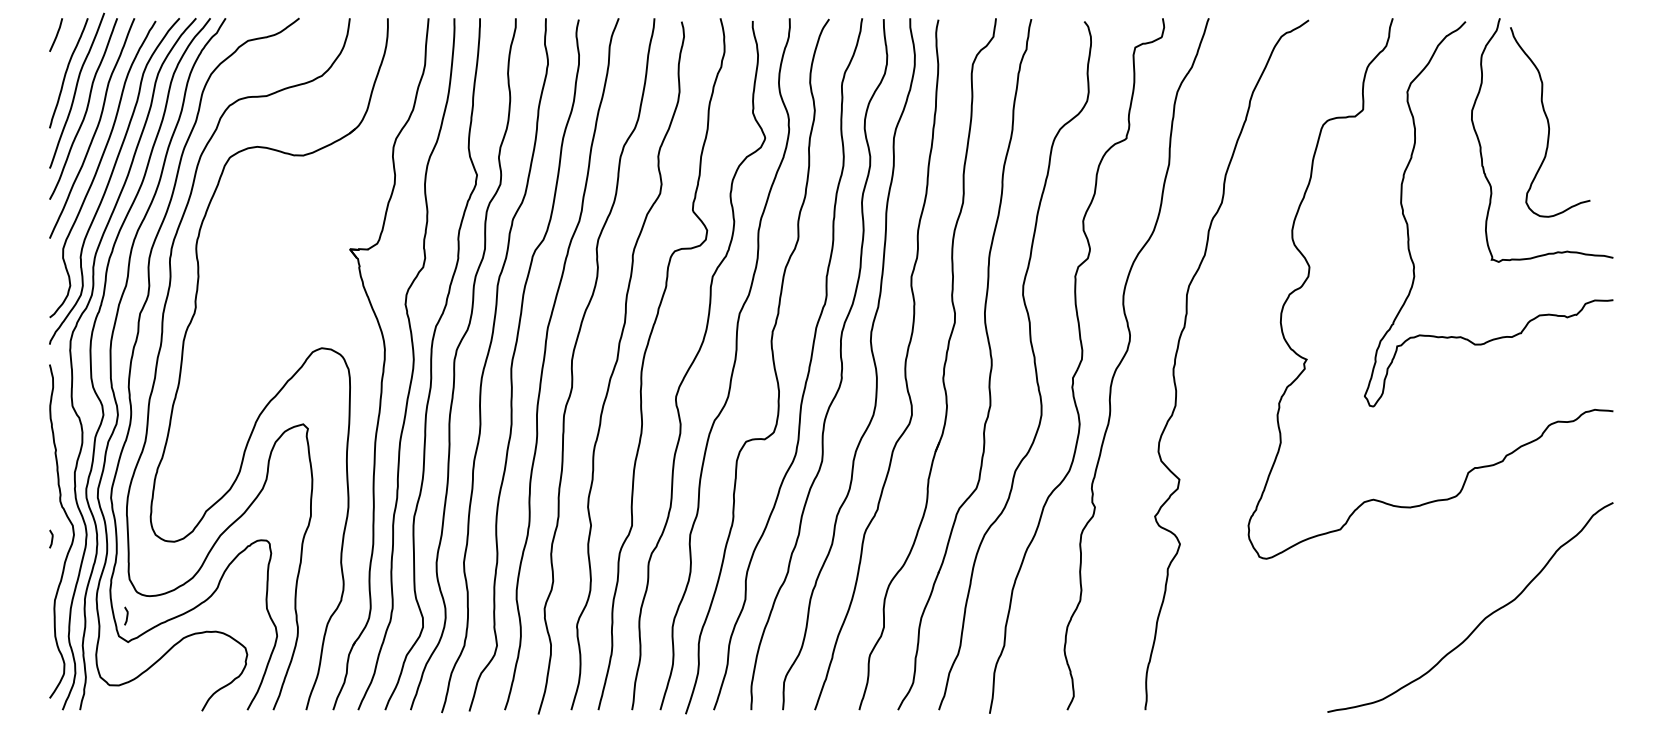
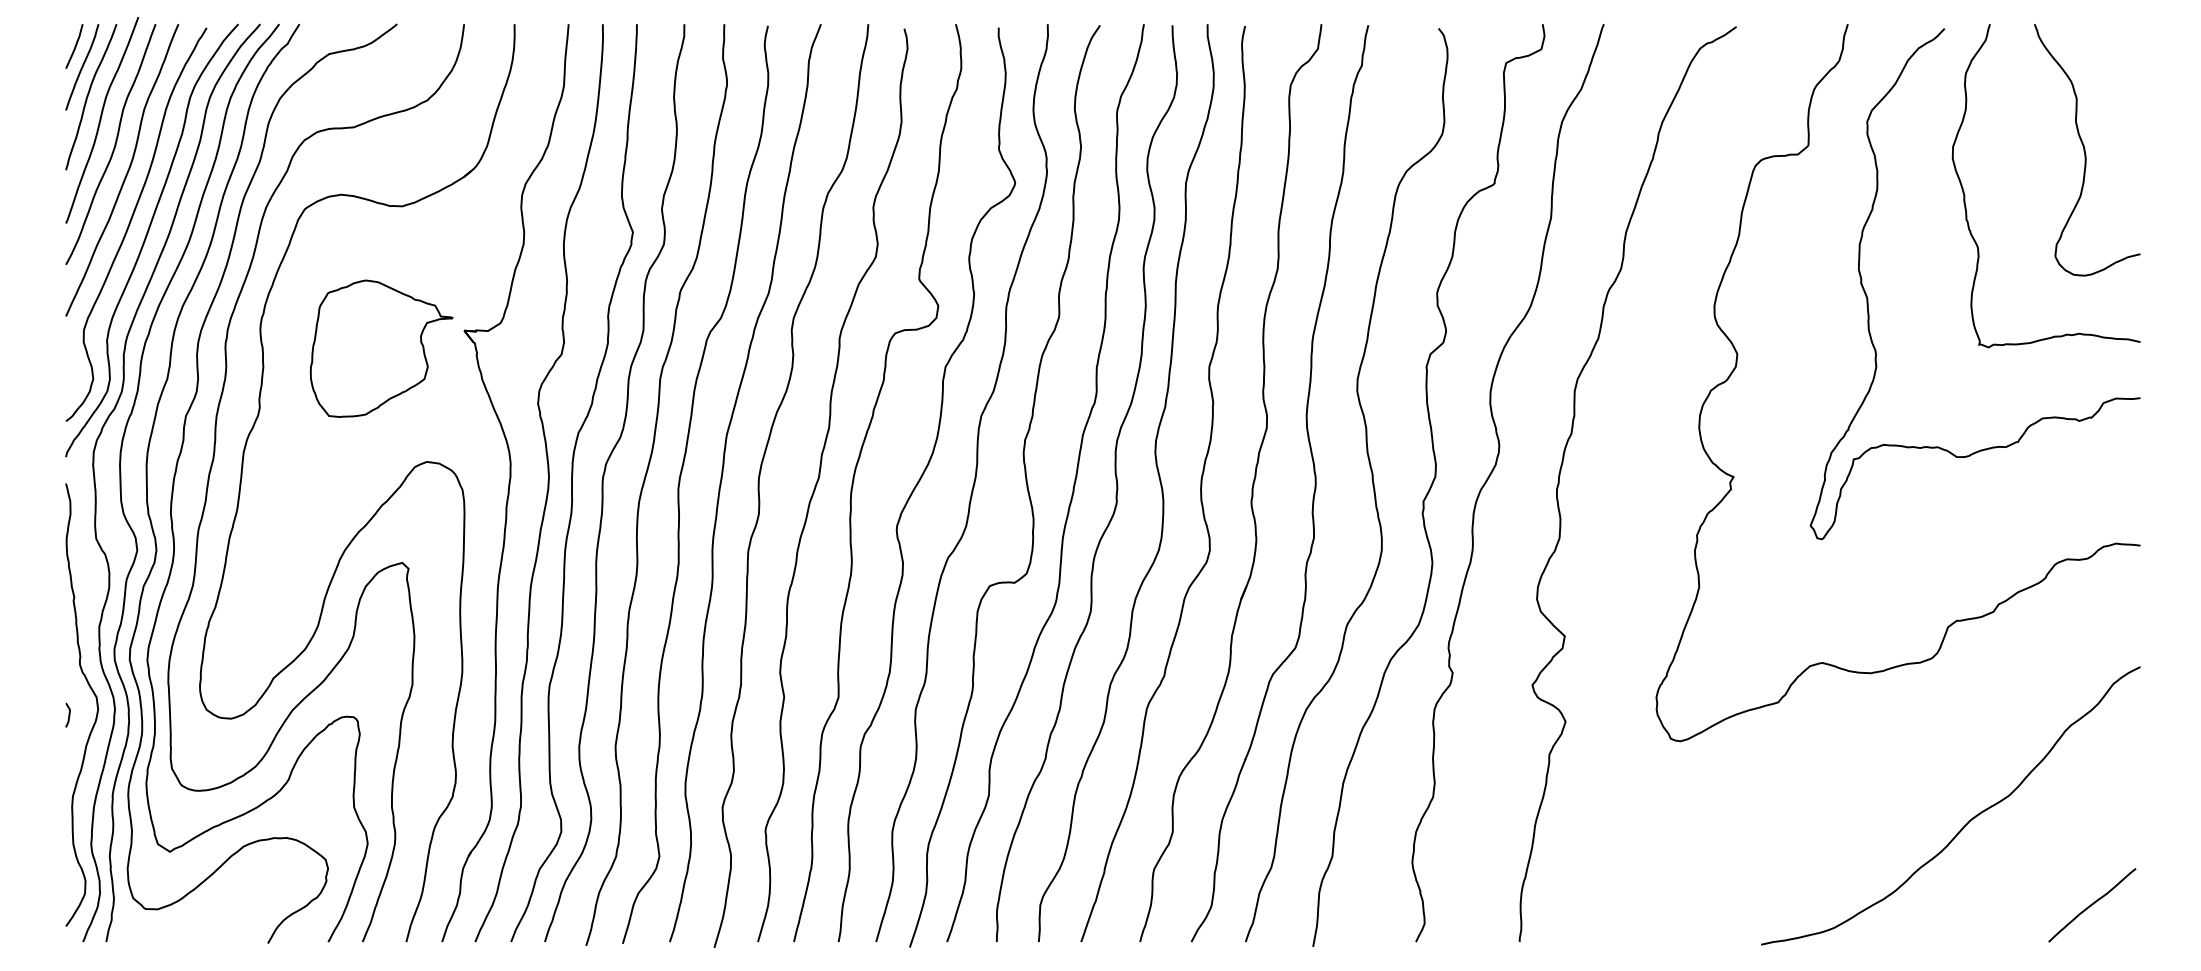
curve: (61, 50) -> (81, 66), added
curve: (1549, 122) -> (2086, 150), moved
part: (287, 262) -> (381, 348), added
curve: (126, 615) -> (167, 816), removed
curve: (1576, 682) -> (2091, 905), added

